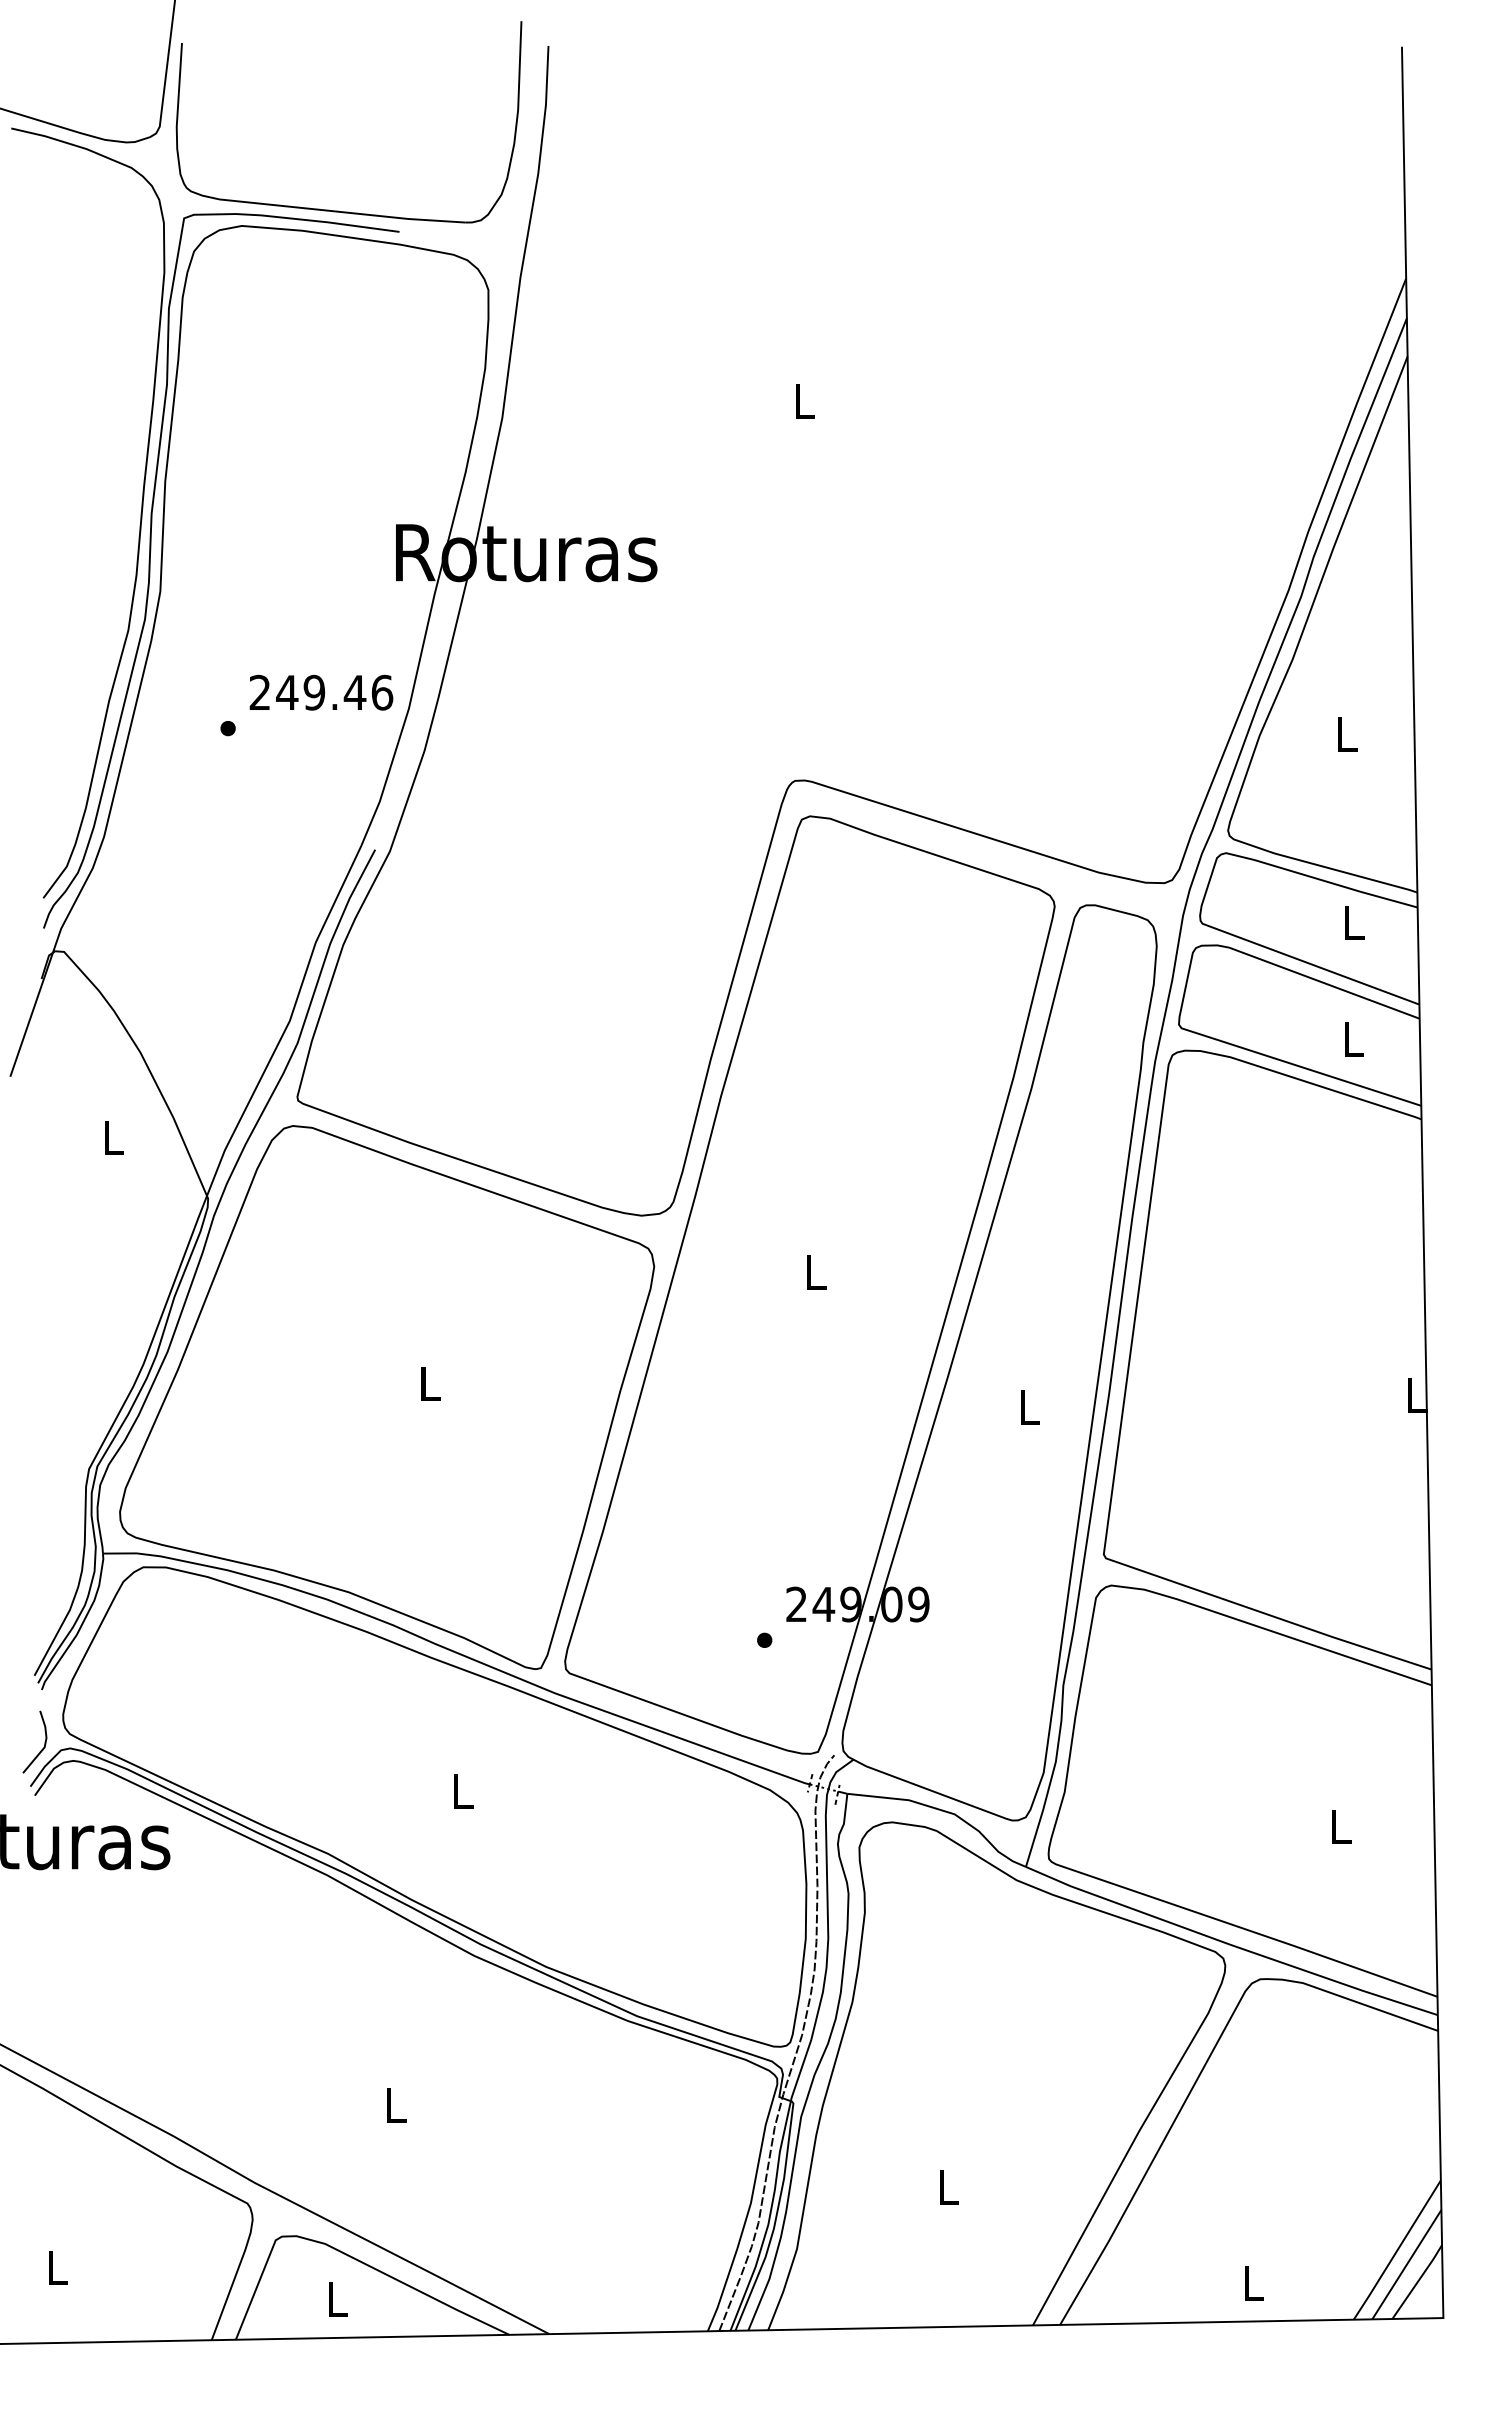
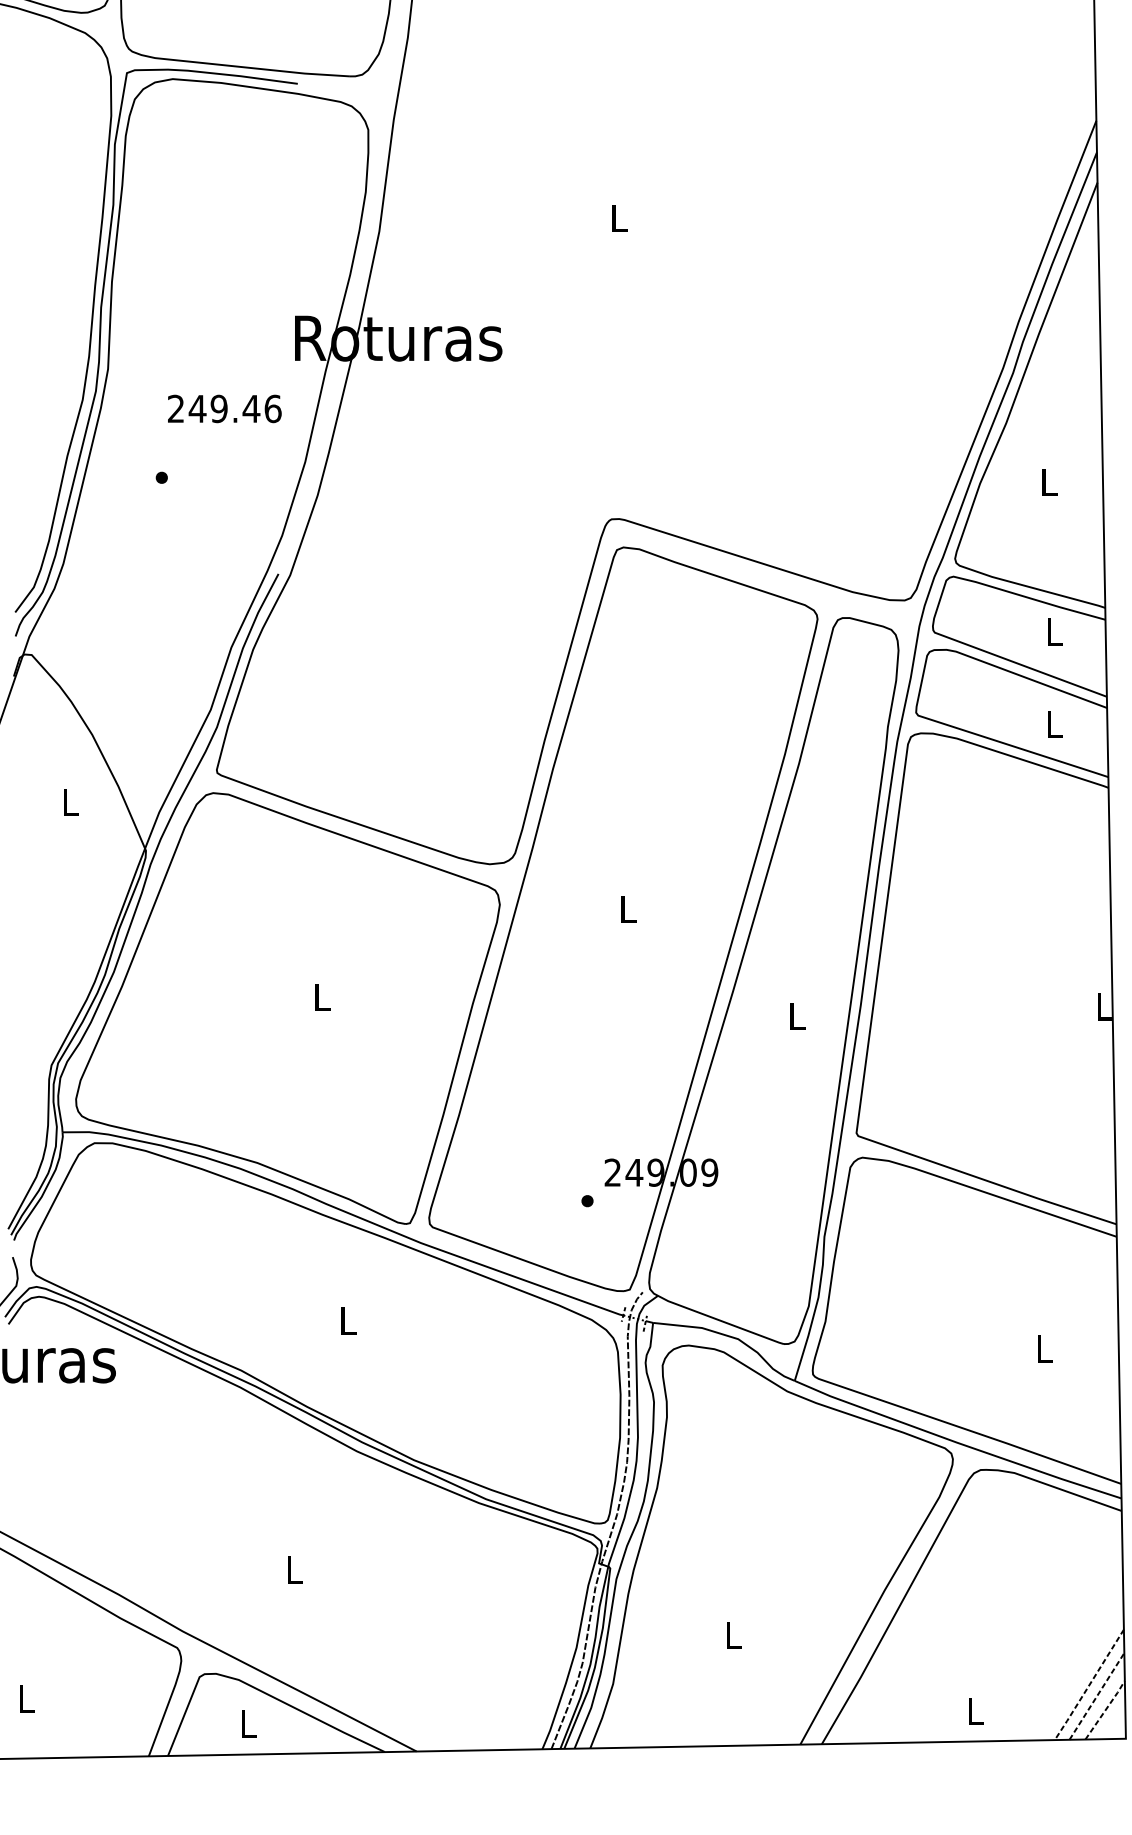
text: (321, 692) -> (224, 408), moved
line: (1397, 2250) -> (1089, 1685), solid -> dashed
line: (1406, 2264) -> (1096, 1696), solid -> dashed
line: (1418, 2281) -> (1106, 1709), solid -> dashed

